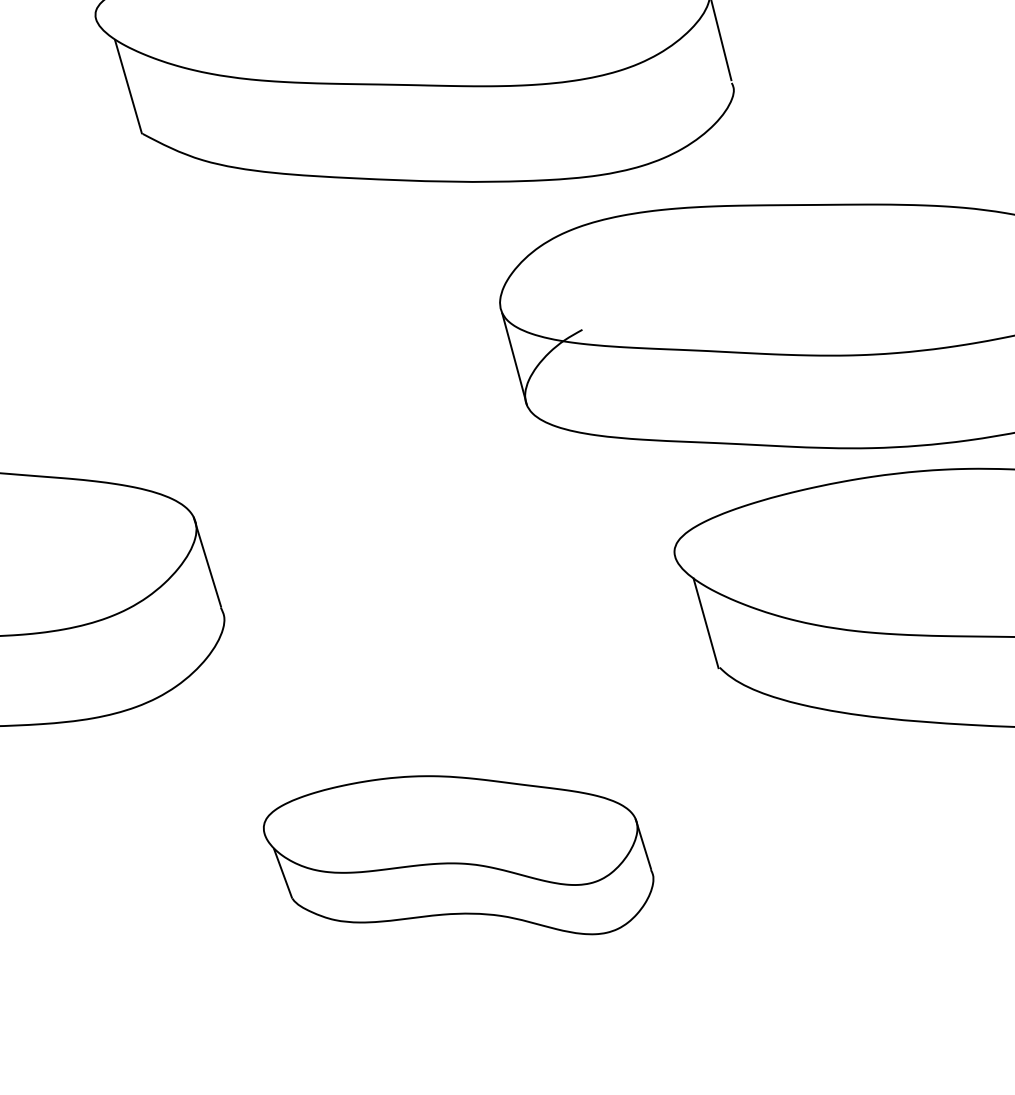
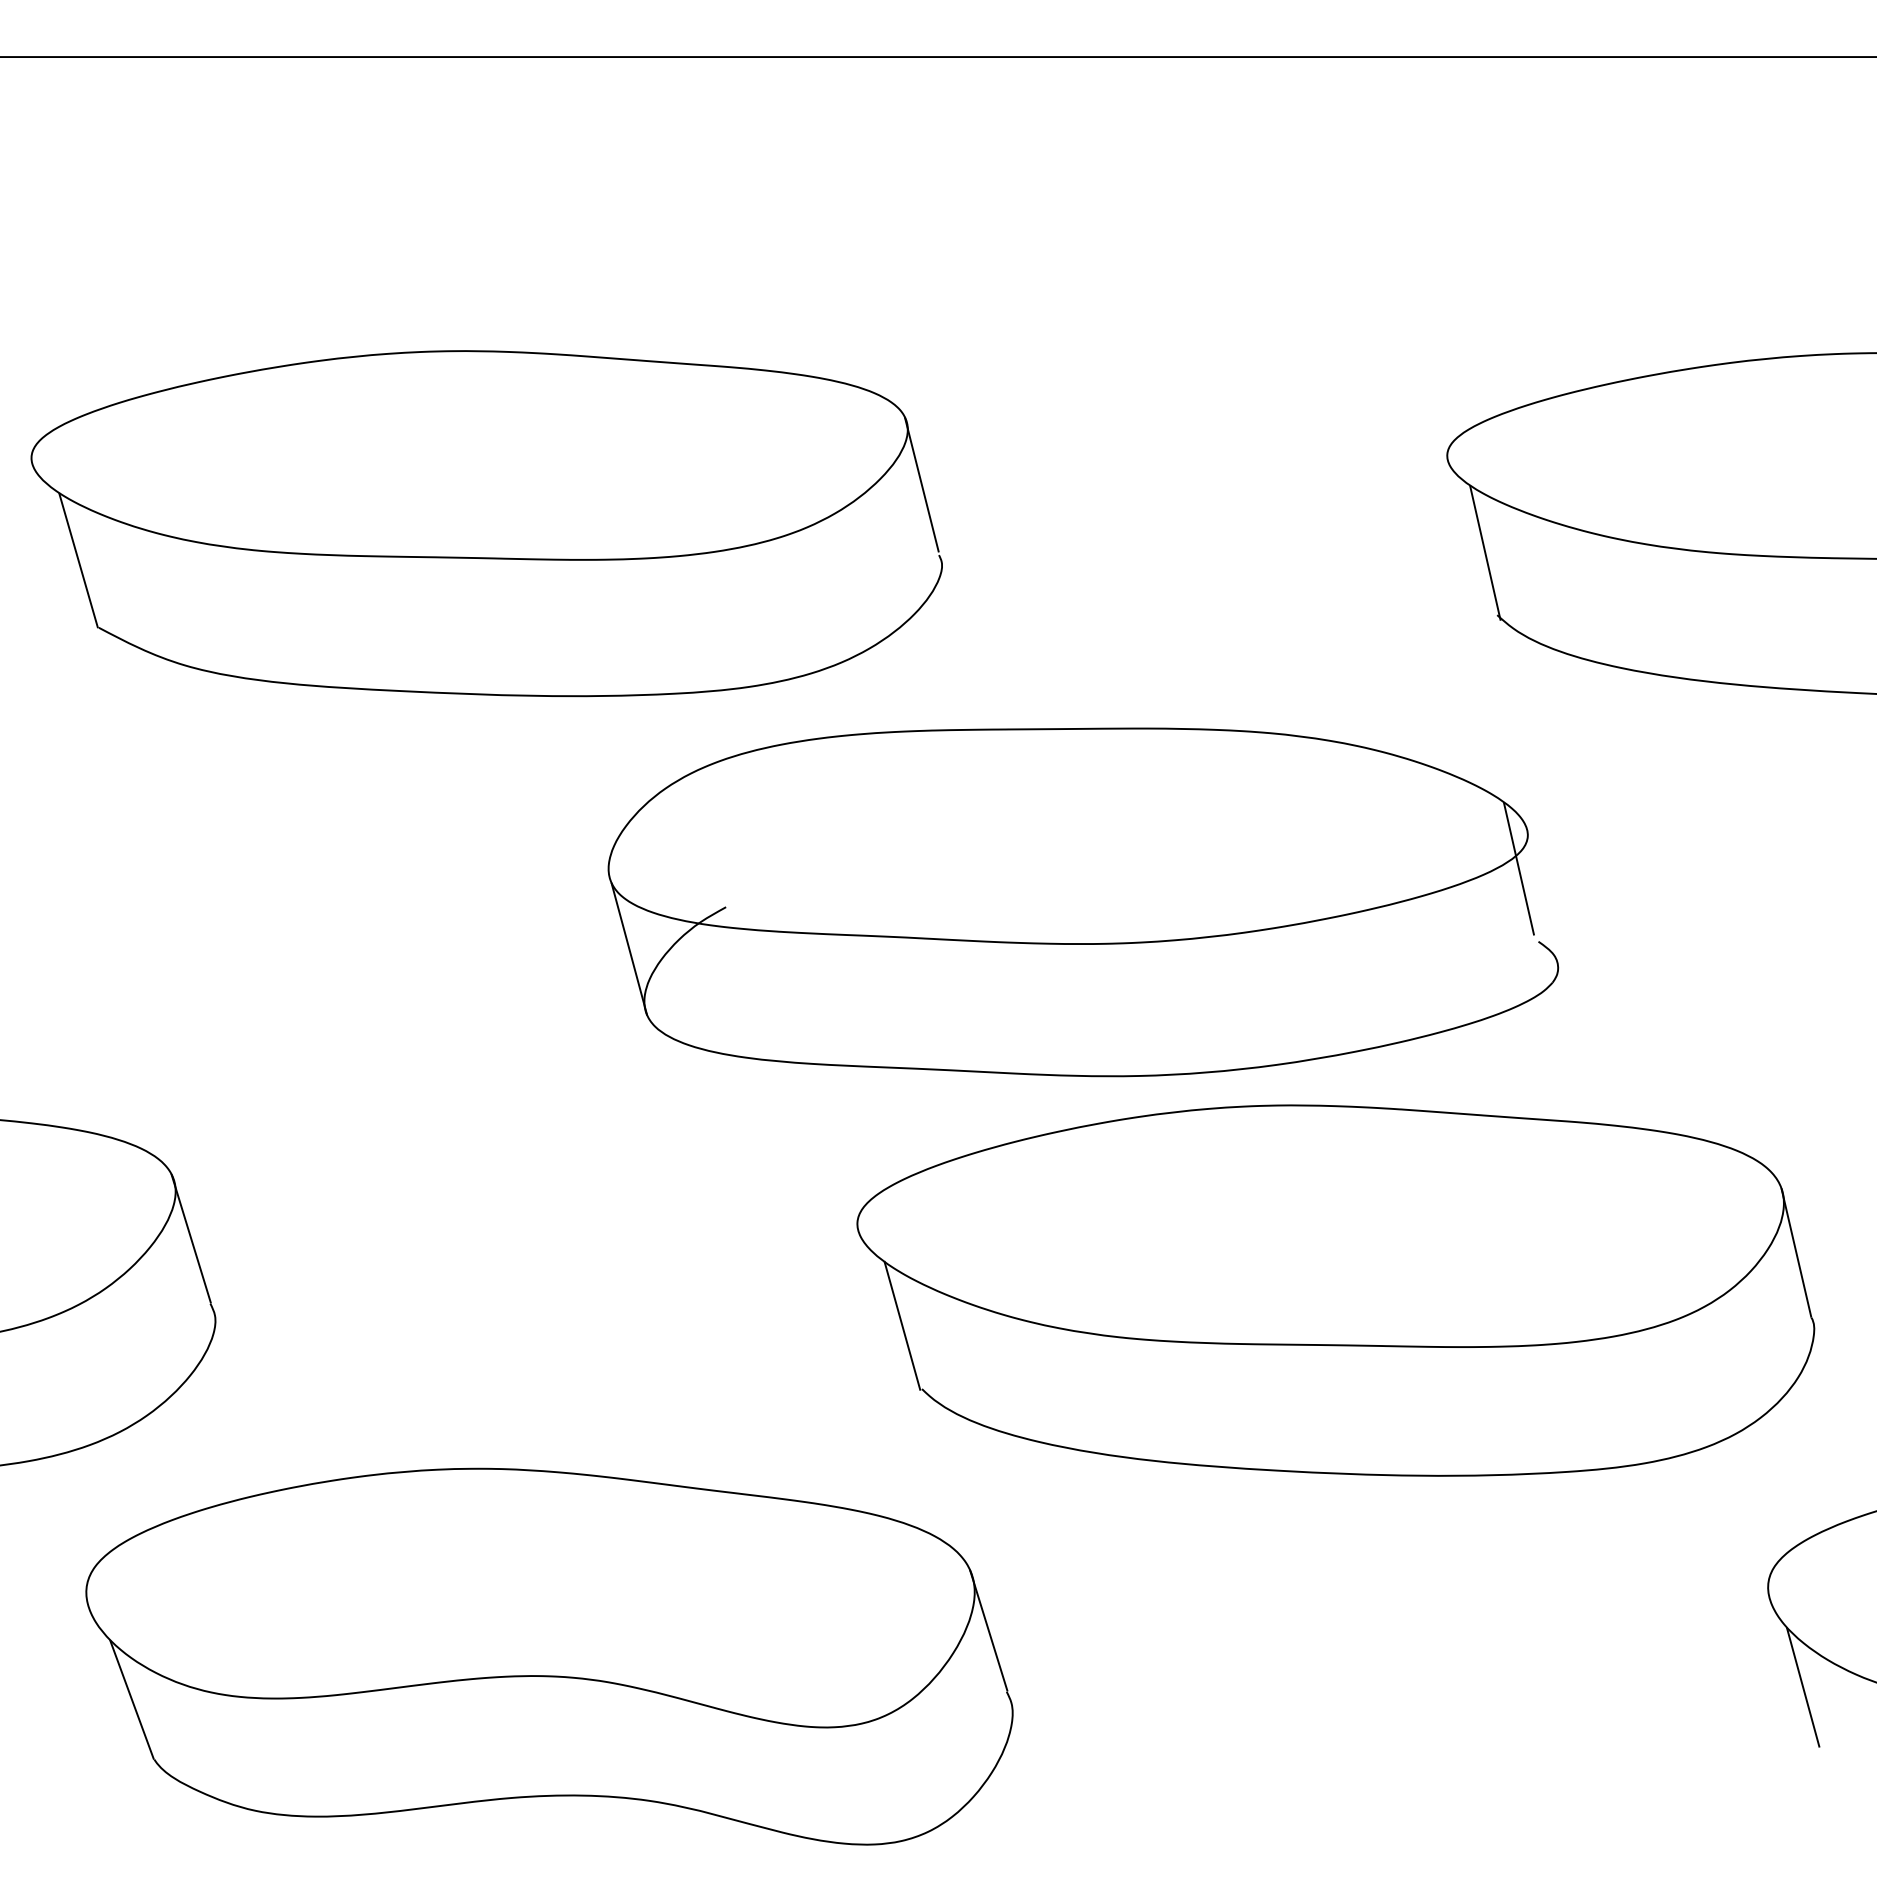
part: (458, 855) -> (549, 1656), size x1.67

